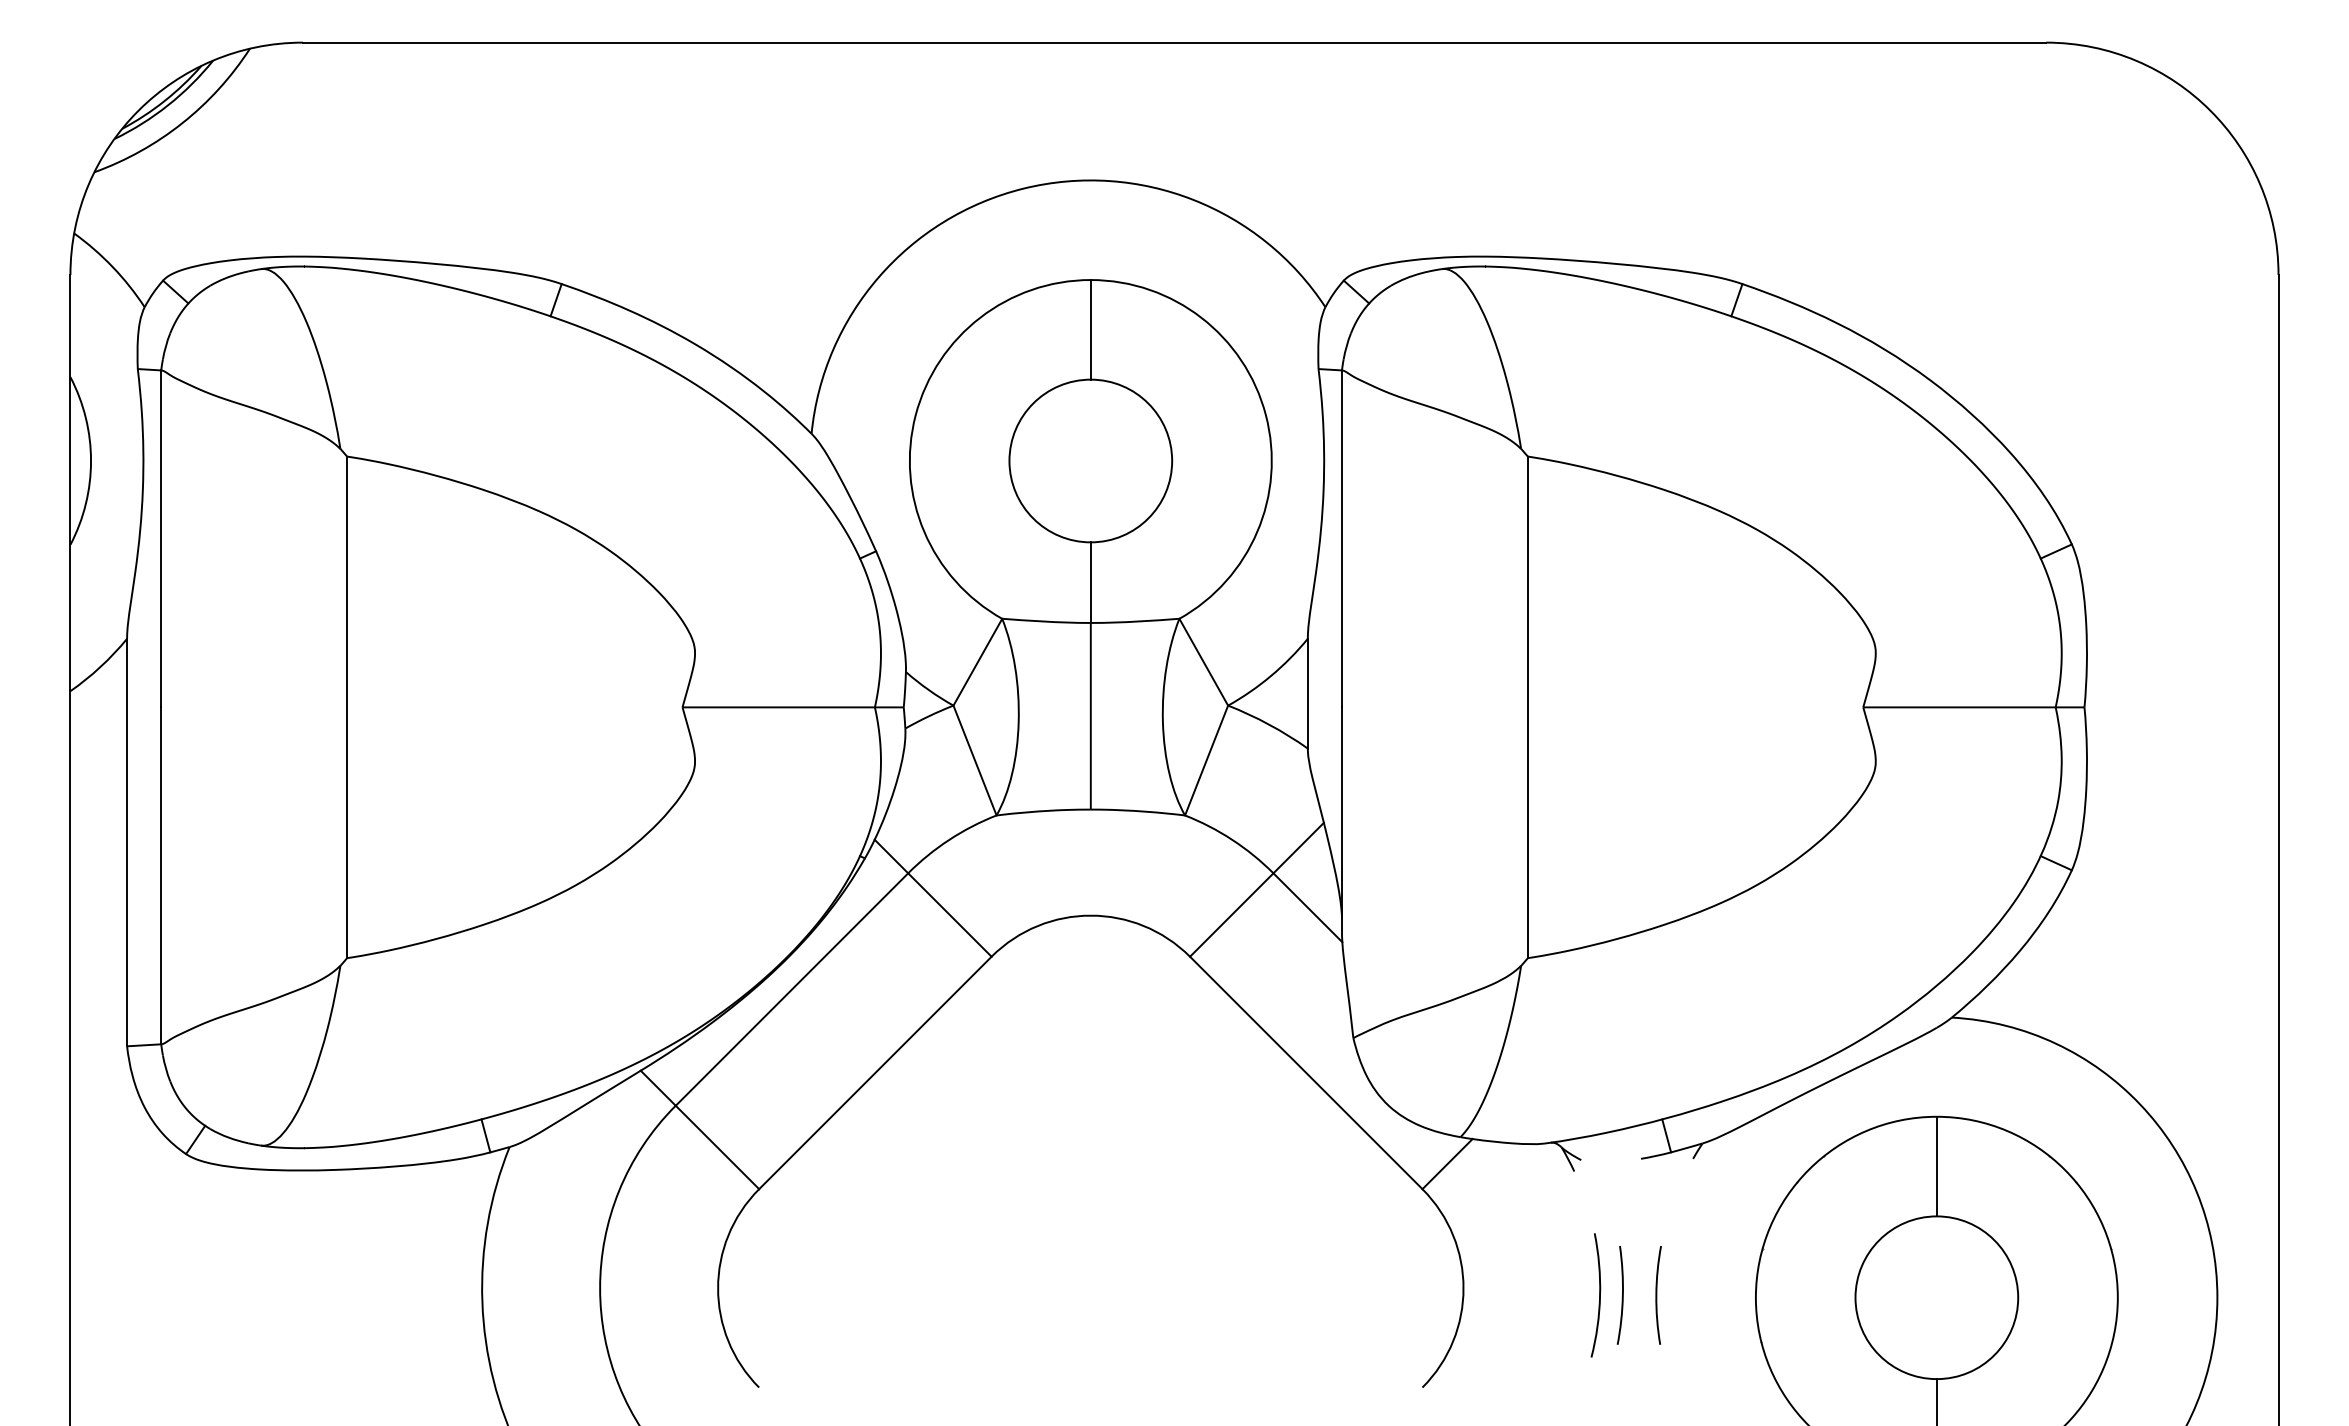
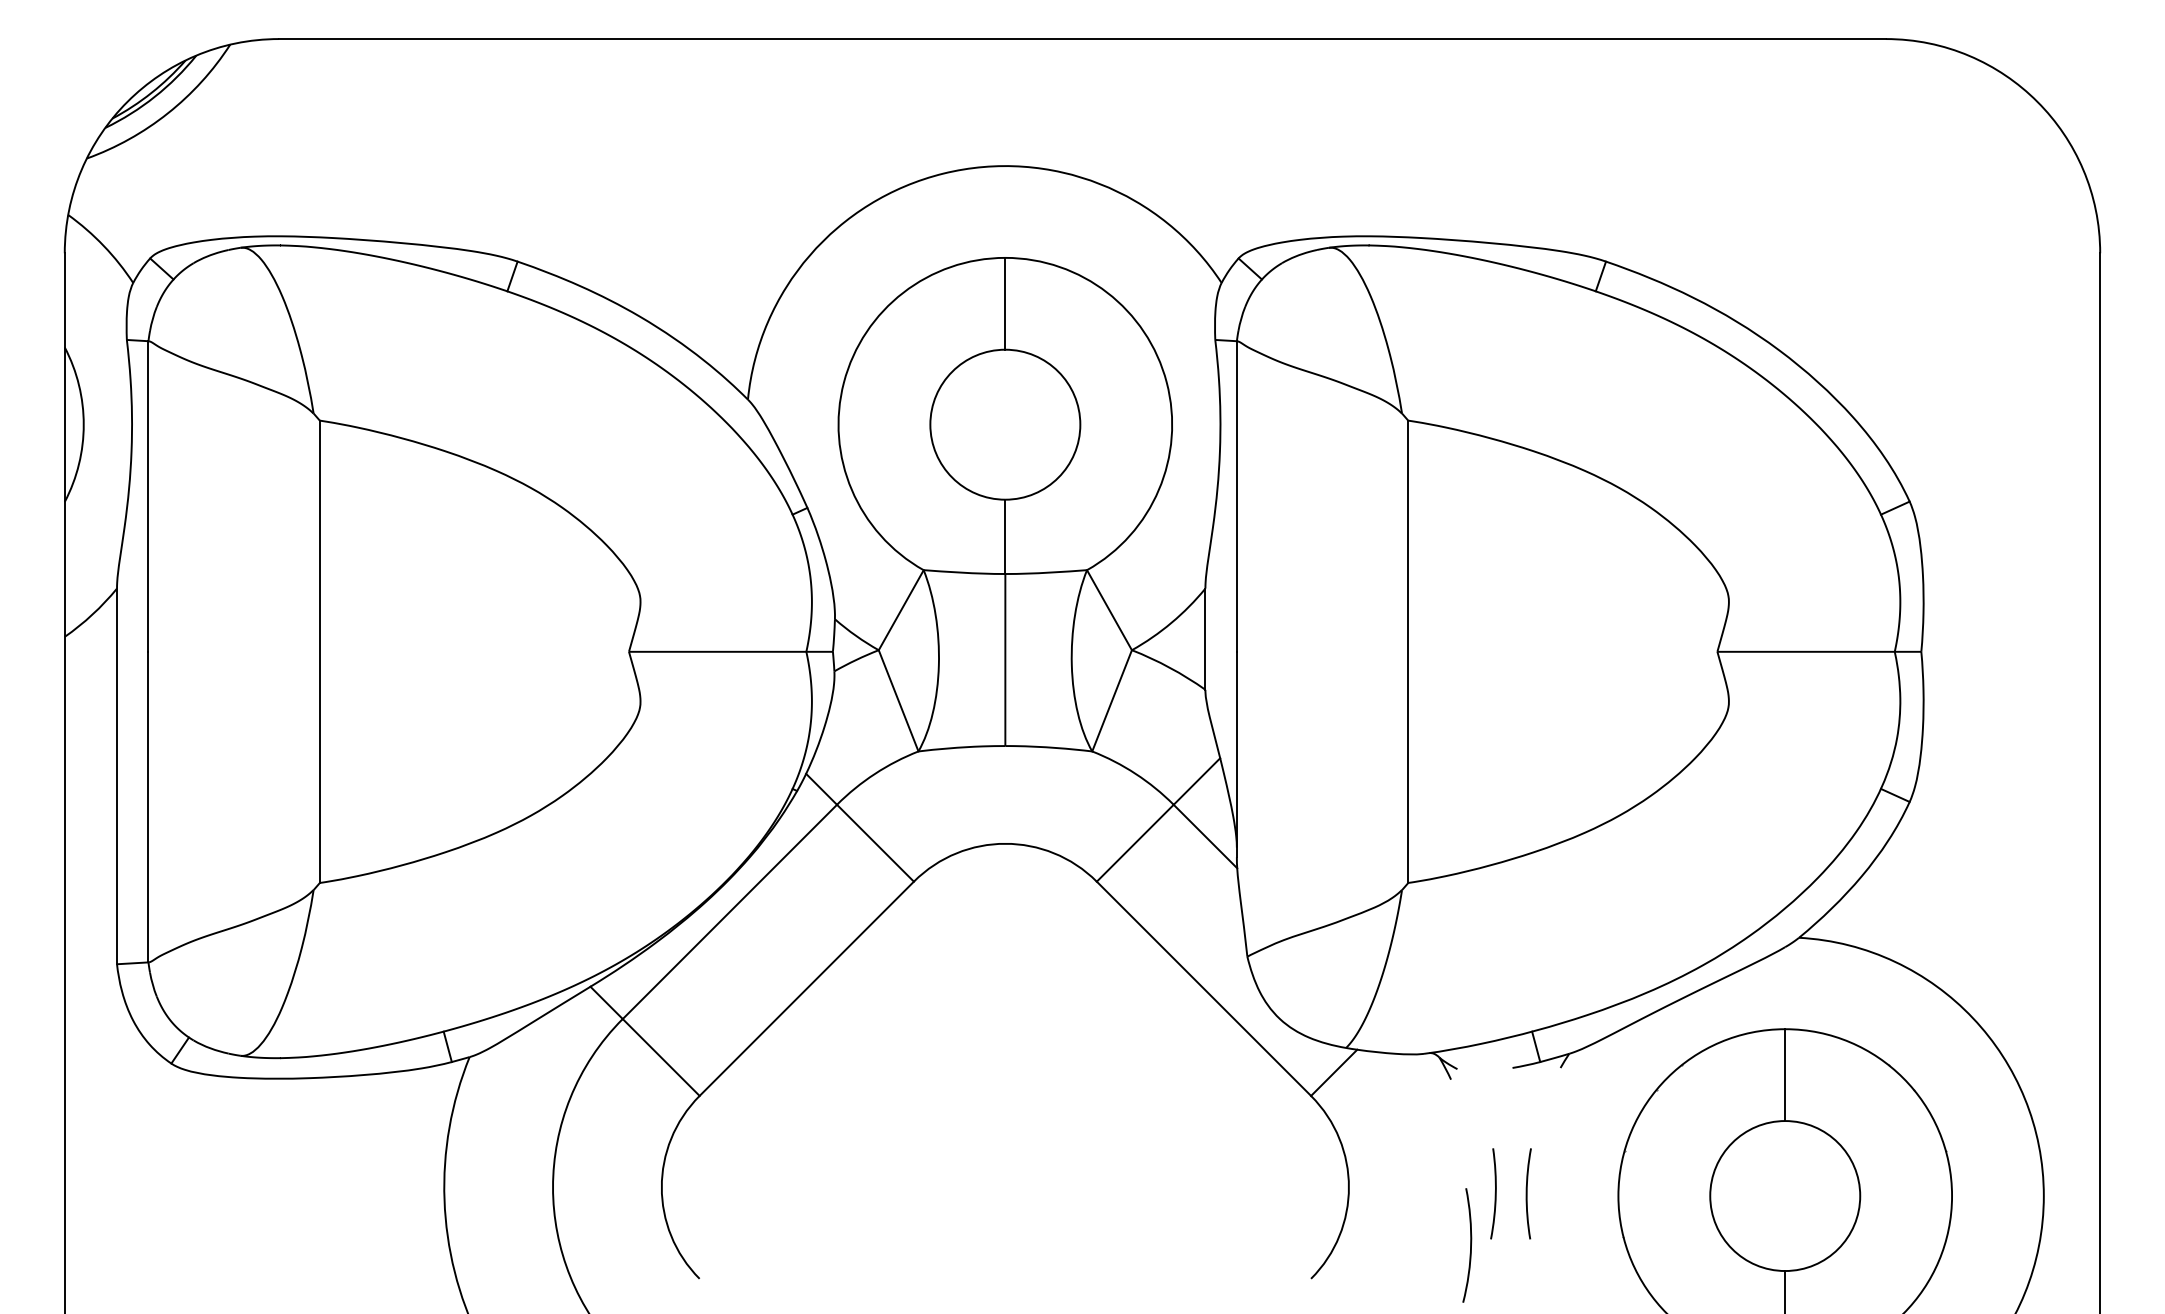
arc: (1599, 1295) -> (1470, 1245), moved

